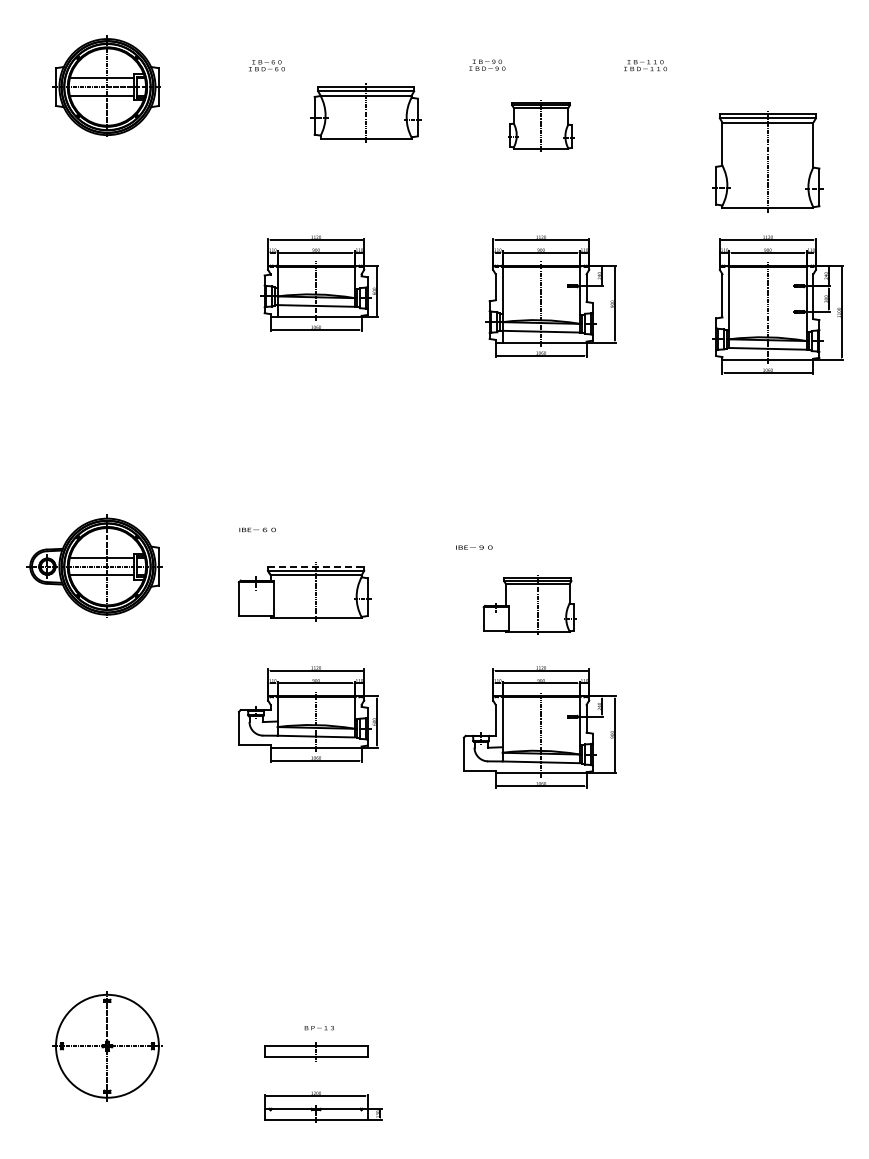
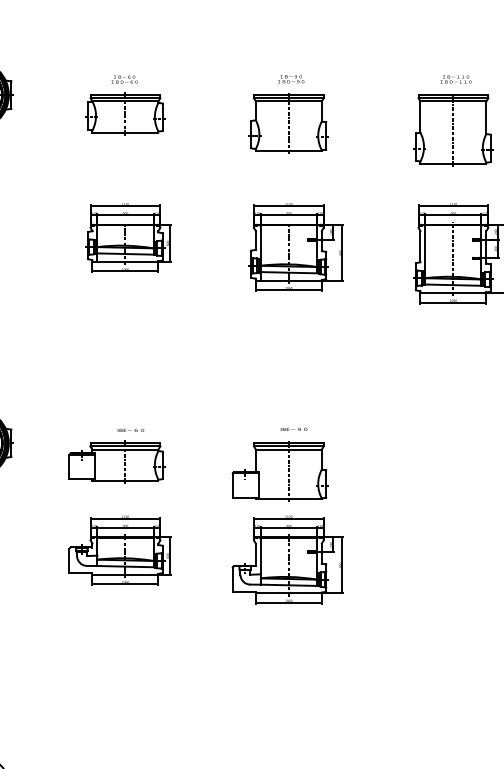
text: (487, 64) -> (291, 78), moved
text: (266, 65) -> (124, 79), moved
text: (645, 65) -> (456, 79), moved
part: (365, 112) -> (125, 113), moved
part: (540, 126) -> (288, 123), size x1.67
part: (767, 161) -> (453, 129), moved
text: (257, 529) -> (130, 430), moved
text: (474, 547) -> (294, 429), moved
line: (316, 566) -> (125, 443), dashed -> solid
part: (529, 604) -> (280, 470), size x1.43

